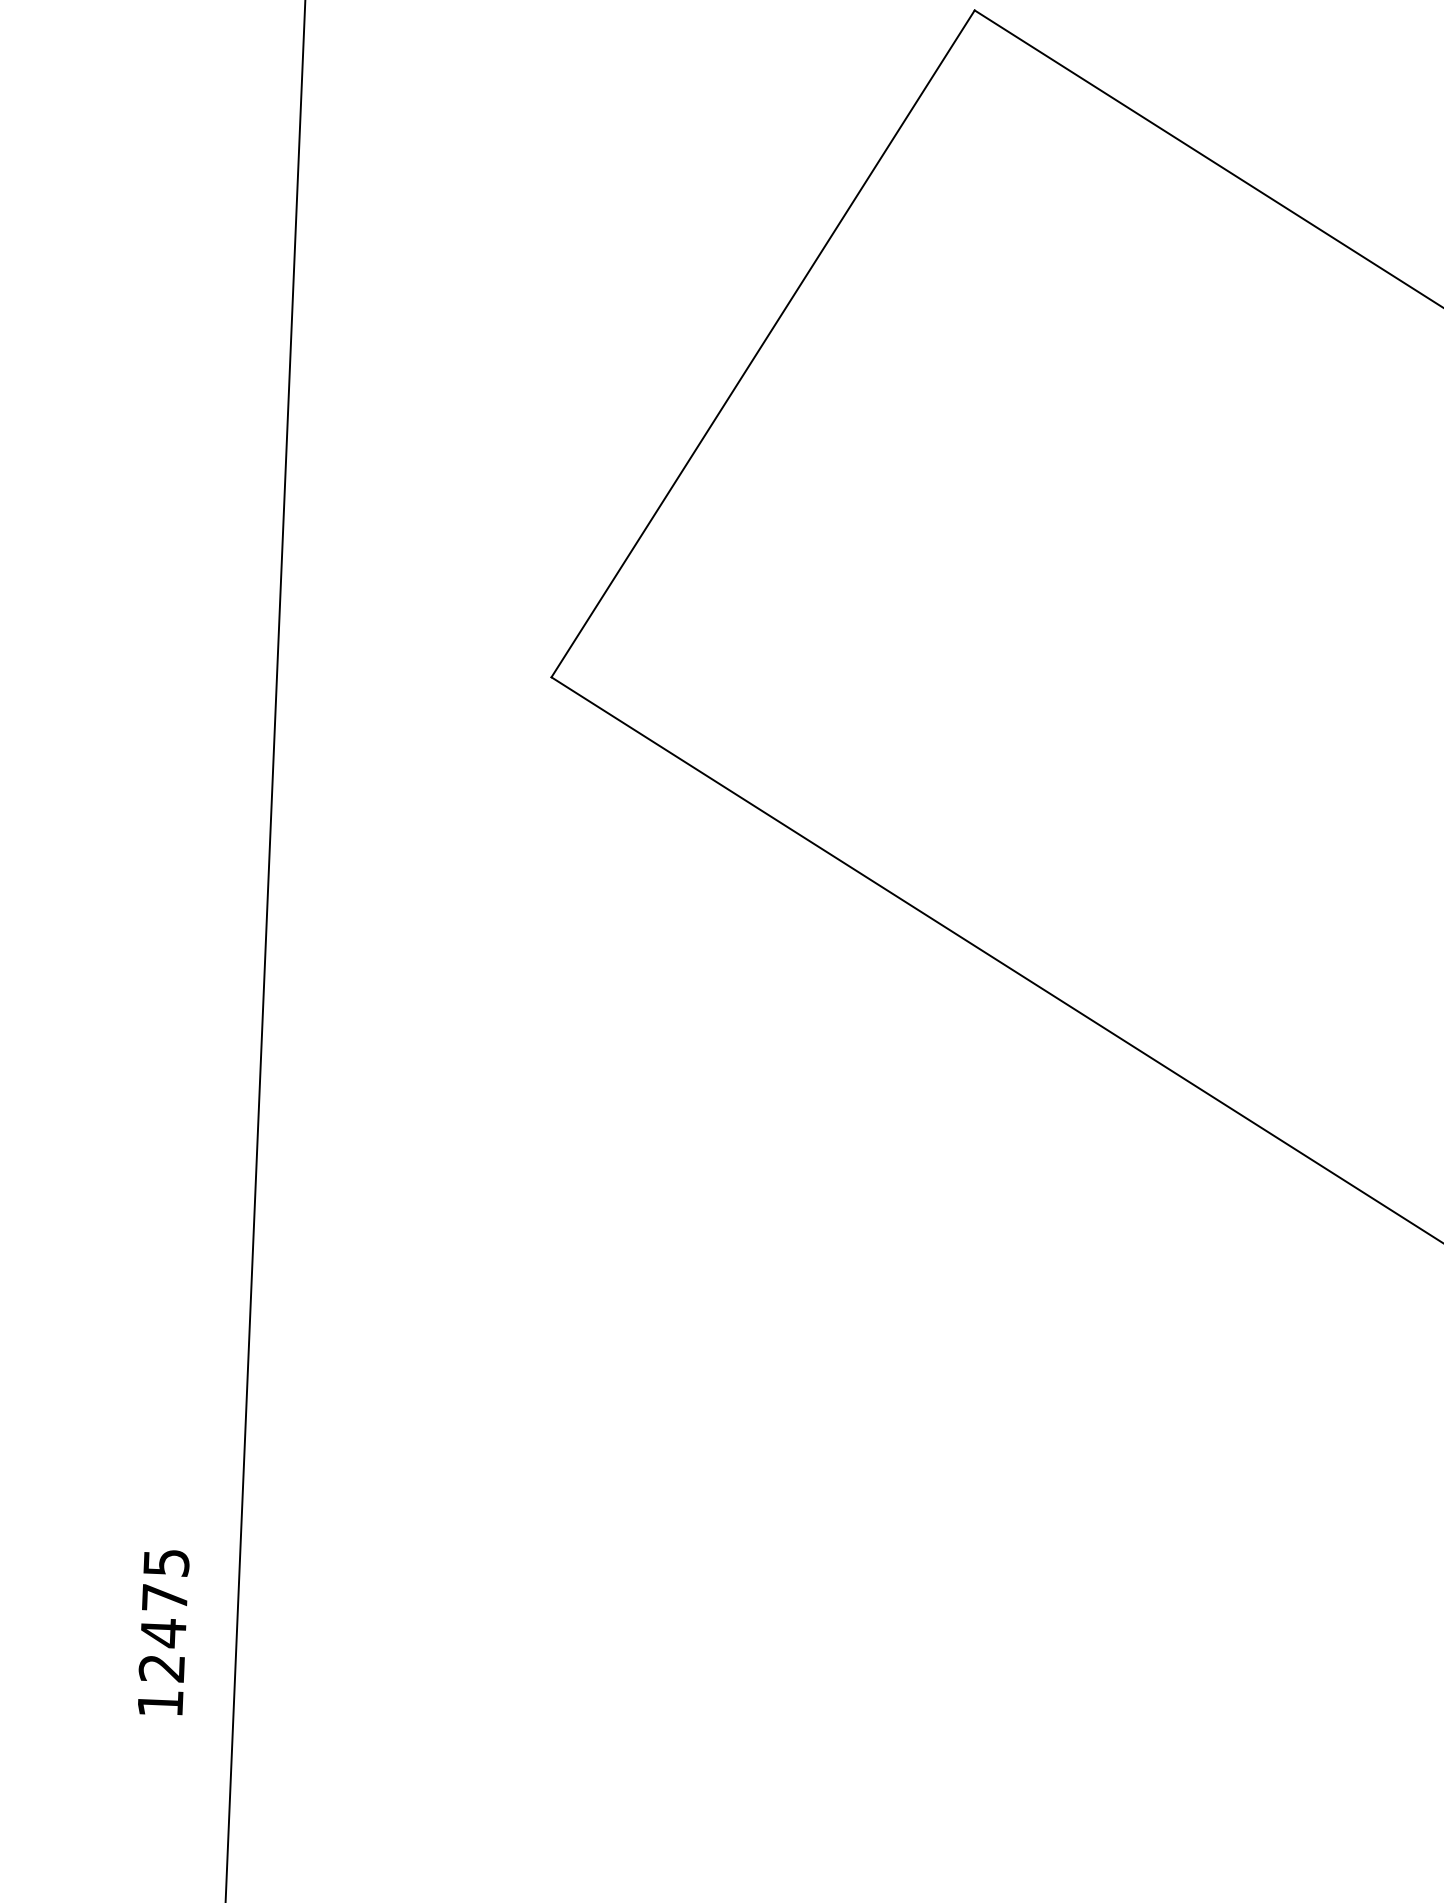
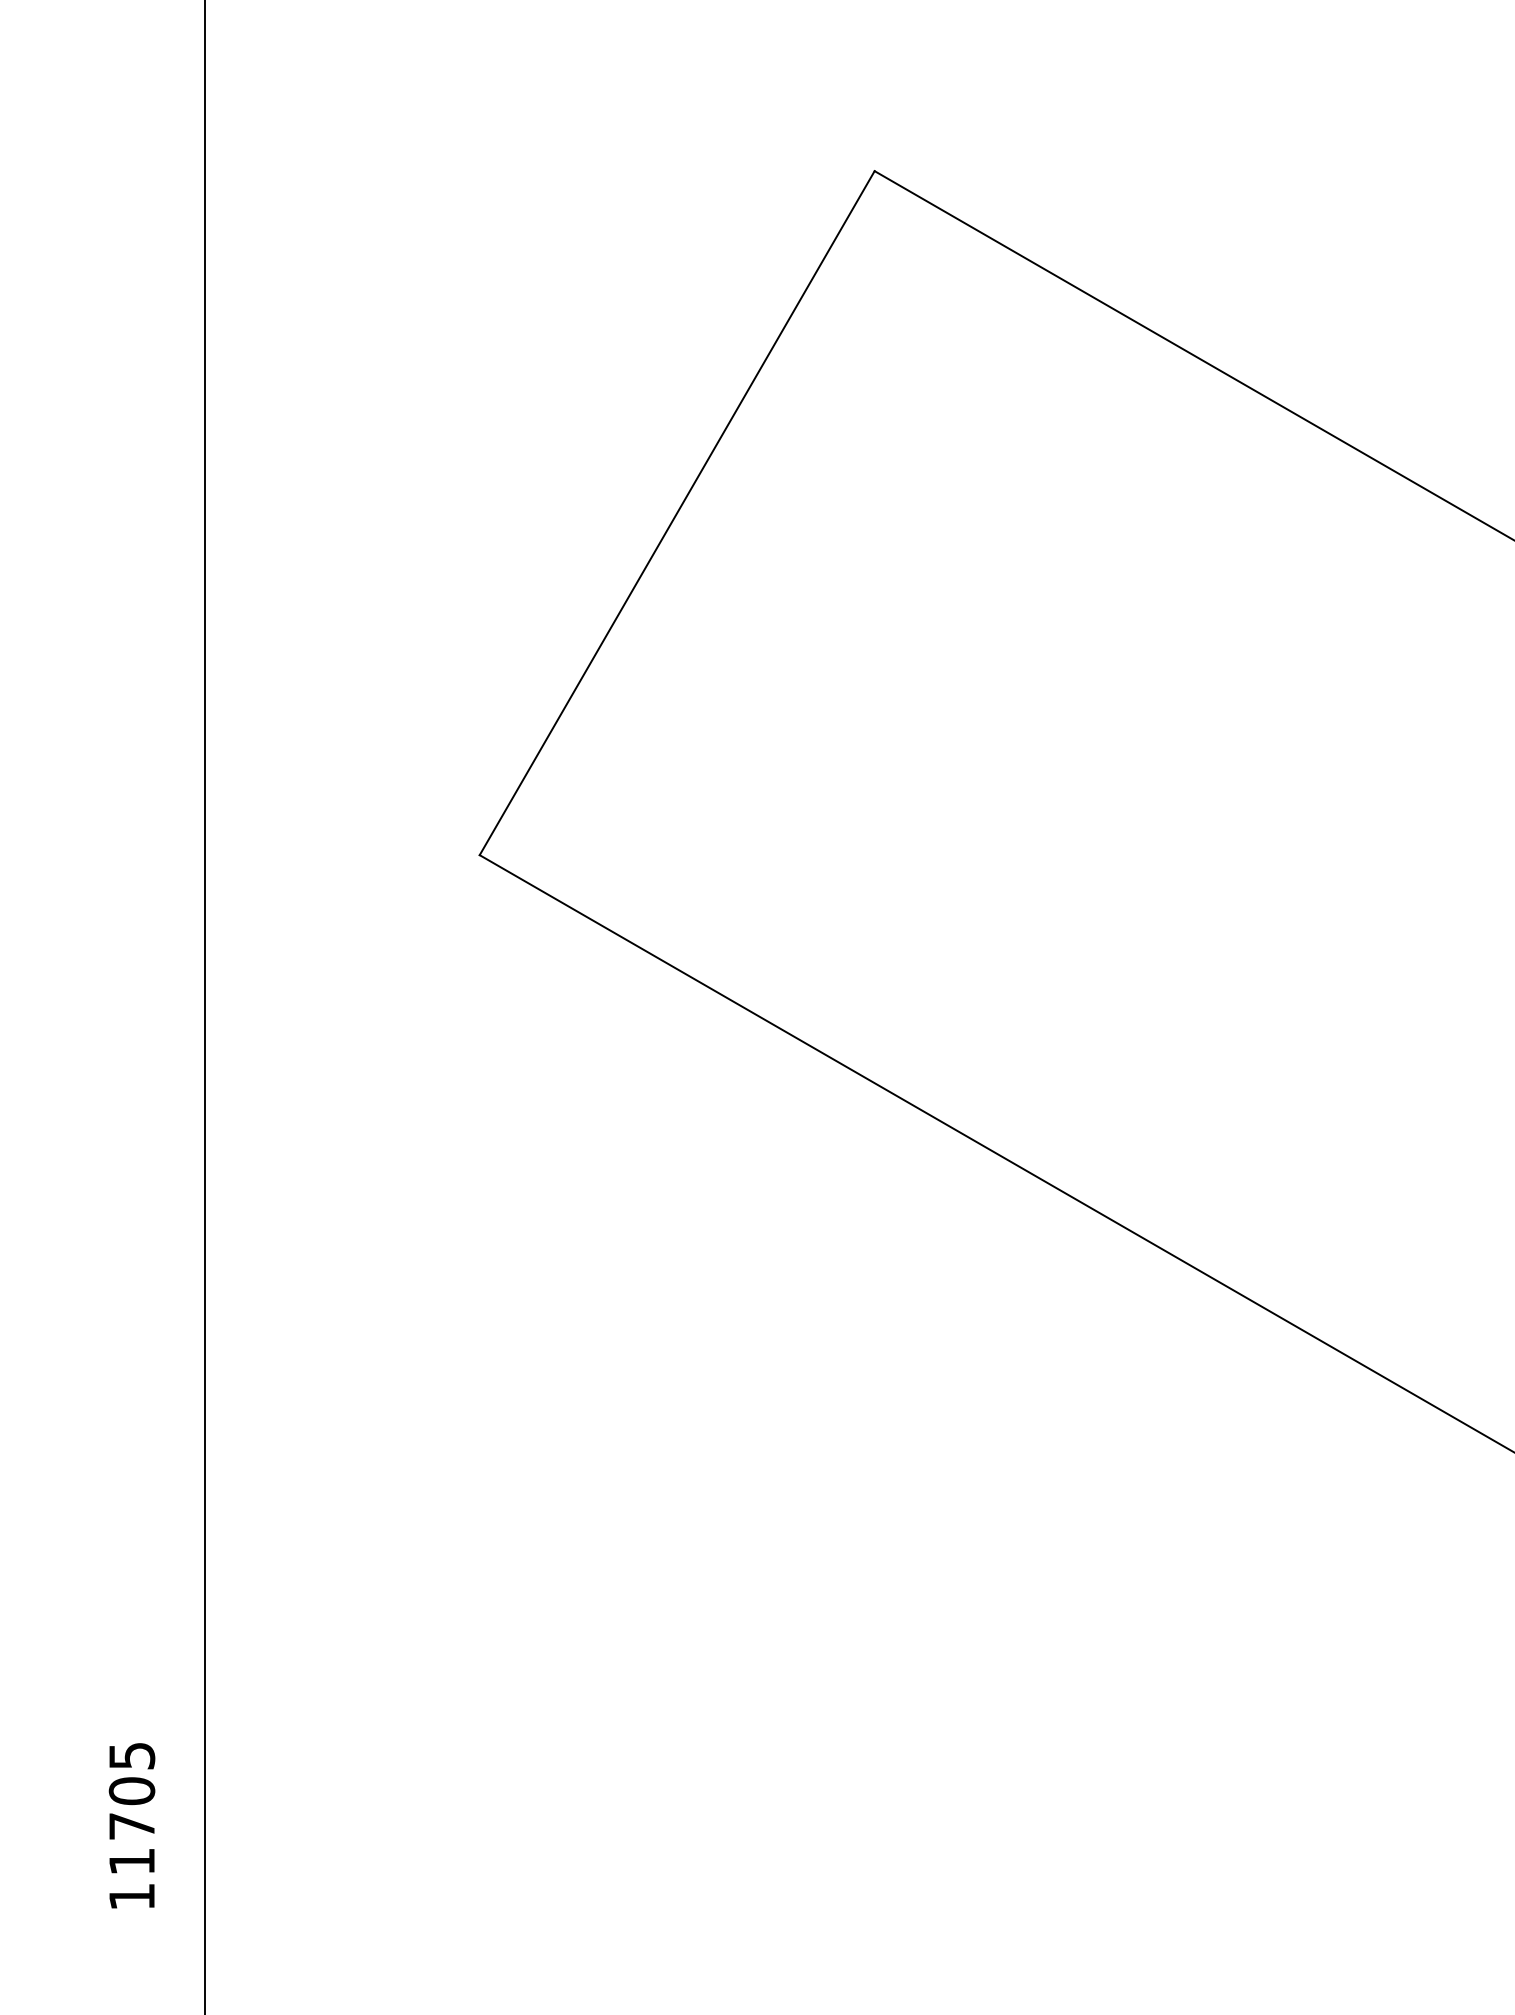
text: (162, 1633) -> (131, 1826), 12475 -> 11705

